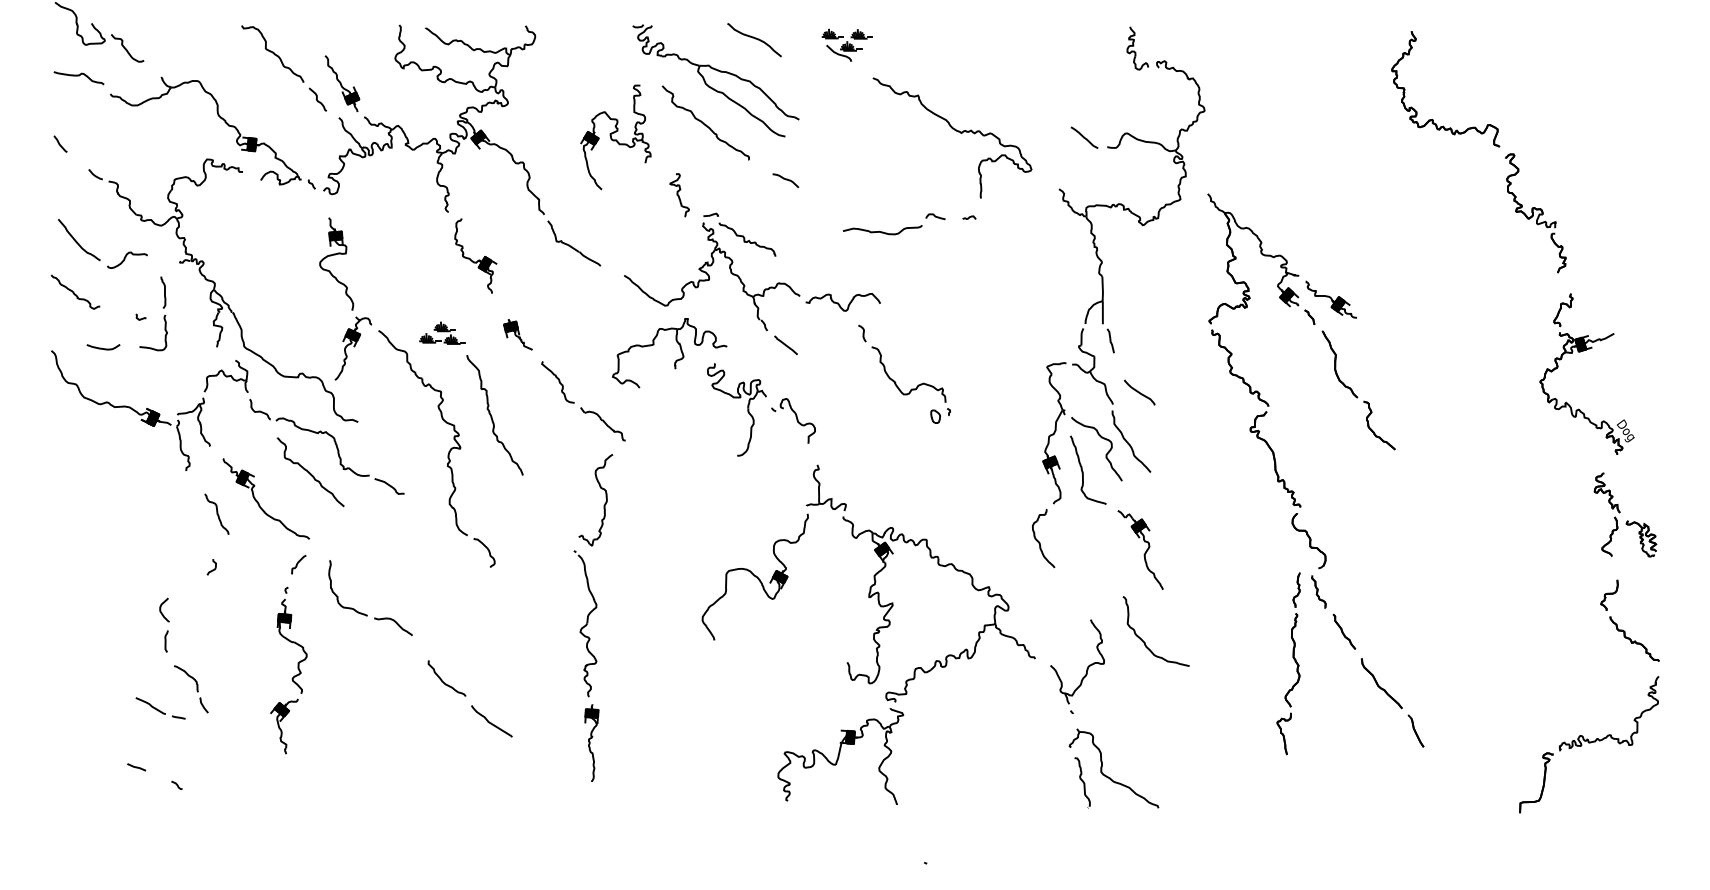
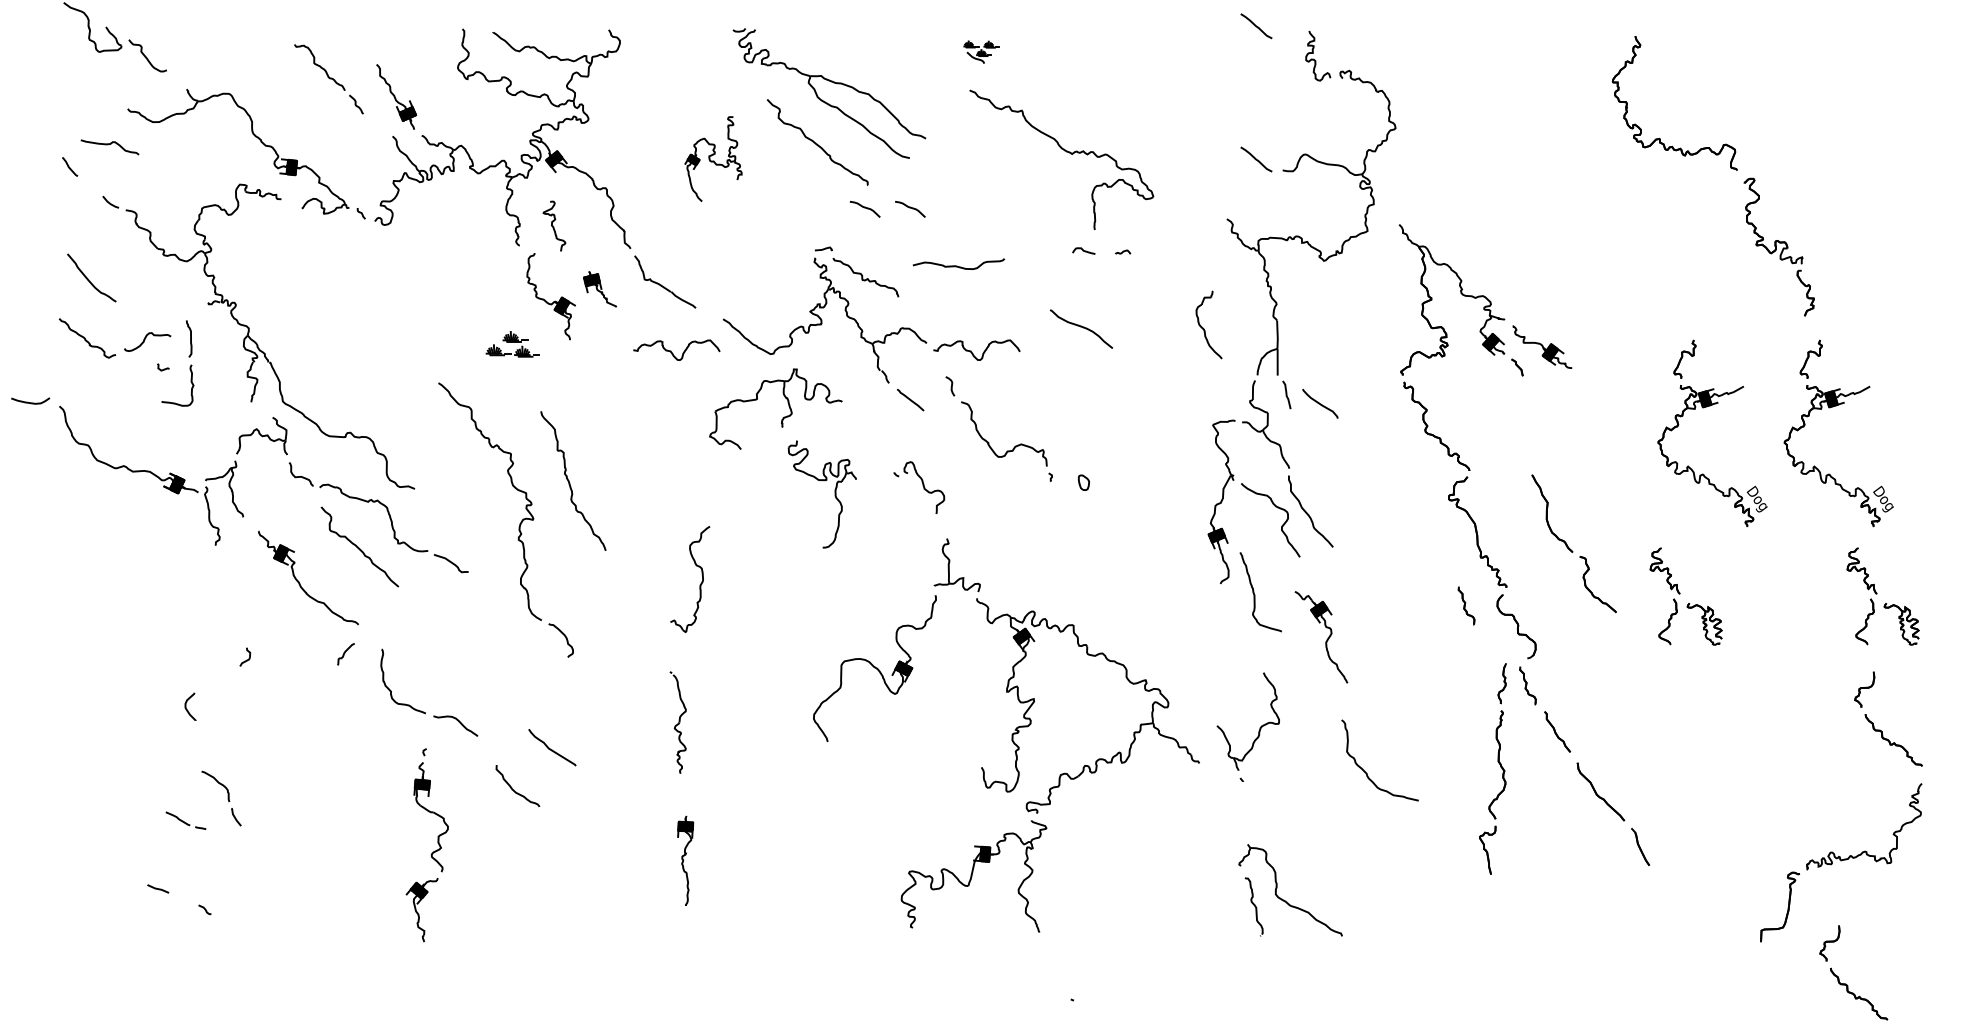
line: (1084, 22) -> (1256, 25), added
curve: (755, 39) -> (1082, 328), moved
part: (846, 44) -> (980, 51), size x0.6
part: (283, 68) -> (328, 79), size x0.7
curve: (78, 76) -> (109, 145), moved
part: (955, 131) -> (1065, 152), moved
part: (615, 137) -> (713, 159), size x0.7
curve: (746, 180) -> (864, 209), added
curve: (679, 195) -> (554, 226), moved
curve: (882, 231) -> (958, 265), moved
curve: (125, 259) -> (145, 341), moved
part: (345, 298) -> (400, 345), removed
curve: (580, 303) -> (672, 351), added
part: (442, 332) -> (512, 343), moved
part: (517, 334) -> (599, 288), moved
curve: (103, 348) -> (30, 402), moved
part: (1471, 352) -> (1704, 408), added
part: (893, 379) -> (986, 439), moved
part: (1358, 390) -> (1573, 543), moved
curve: (1139, 392) -> (1320, 403), moved
part: (736, 398) -> (821, 481), moved
part: (581, 407) -> (673, 472), removed
curve: (1083, 471) -> (1255, 593), moved
curve: (216, 513) -> (250, 594), removed
part: (1455, 514) -> (1686, 596), added
part: (1265, 522) -> (1466, 605), added
part: (1043, 538) -> (1208, 324), moved
part: (585, 623) -> (678, 722), size x0.6
curve: (166, 641) -> (192, 743), removed
curve: (1144, 641) -> (1366, 772), moved
part: (1086, 668) -> (1258, 729), moved
part: (294, 675) -> (433, 850), moved
part: (160, 708) -> (185, 820), size x0.7
curve: (491, 722) -> (551, 748), moved
part: (1594, 849) -> (1847, 984), added

